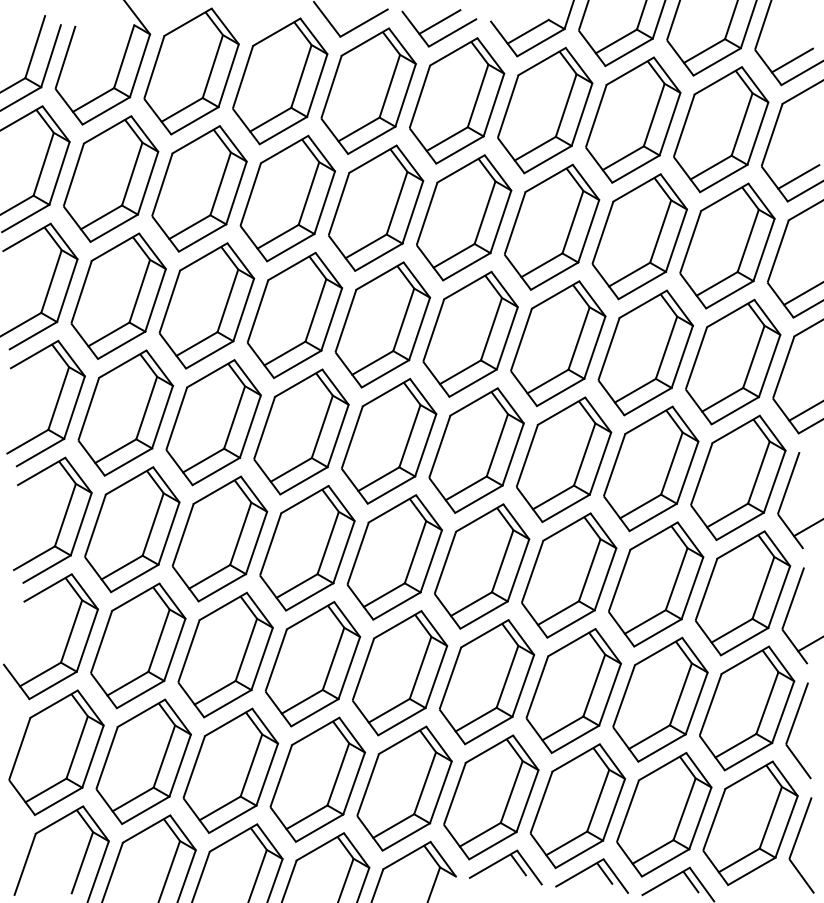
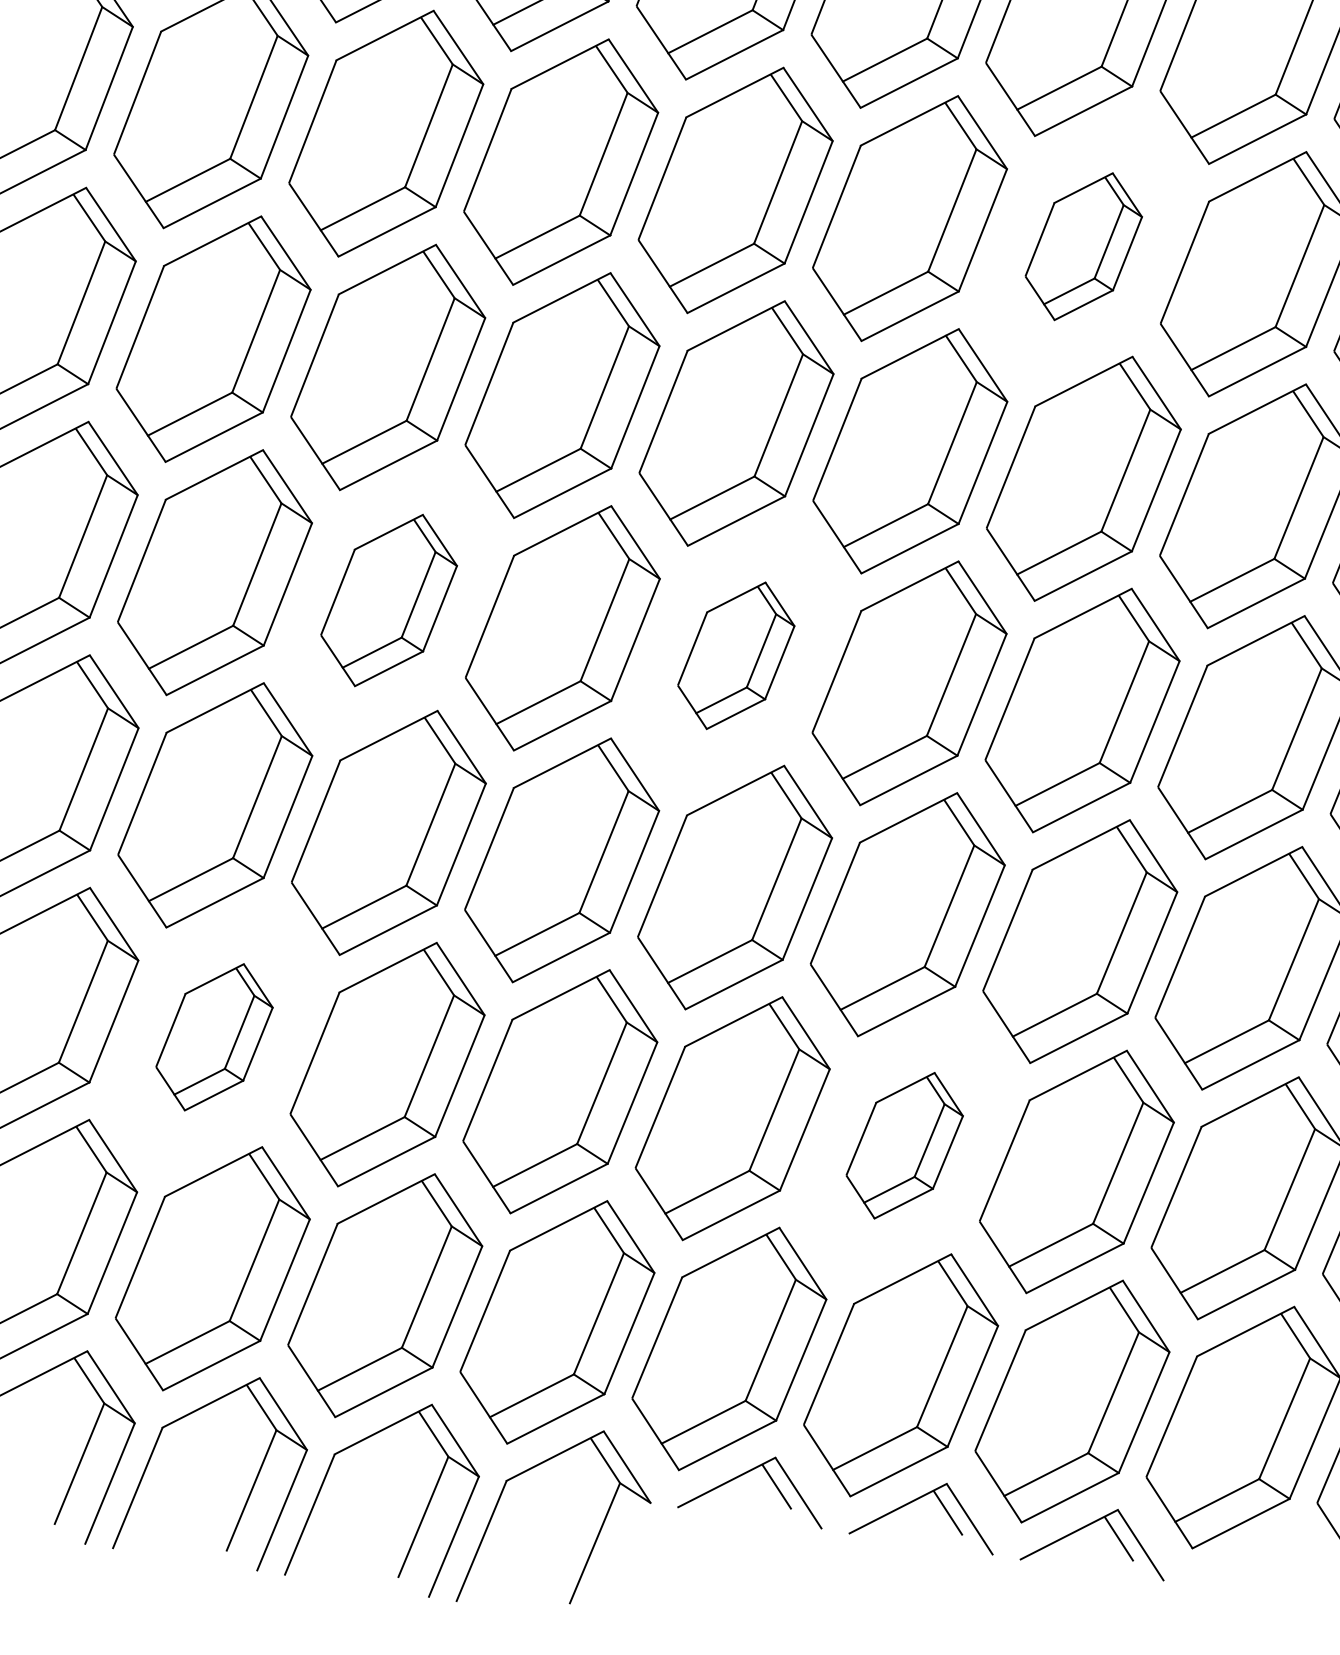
part: (639, 236) -> (1083, 246), size x0.6
part: (301, 431) -> (389, 599), size x0.7
part: (476, 450) -> (736, 655), size x0.6
part: (225, 654) -> (214, 1036), size x0.6
part: (573, 691) -> (904, 1146), size x0.6

